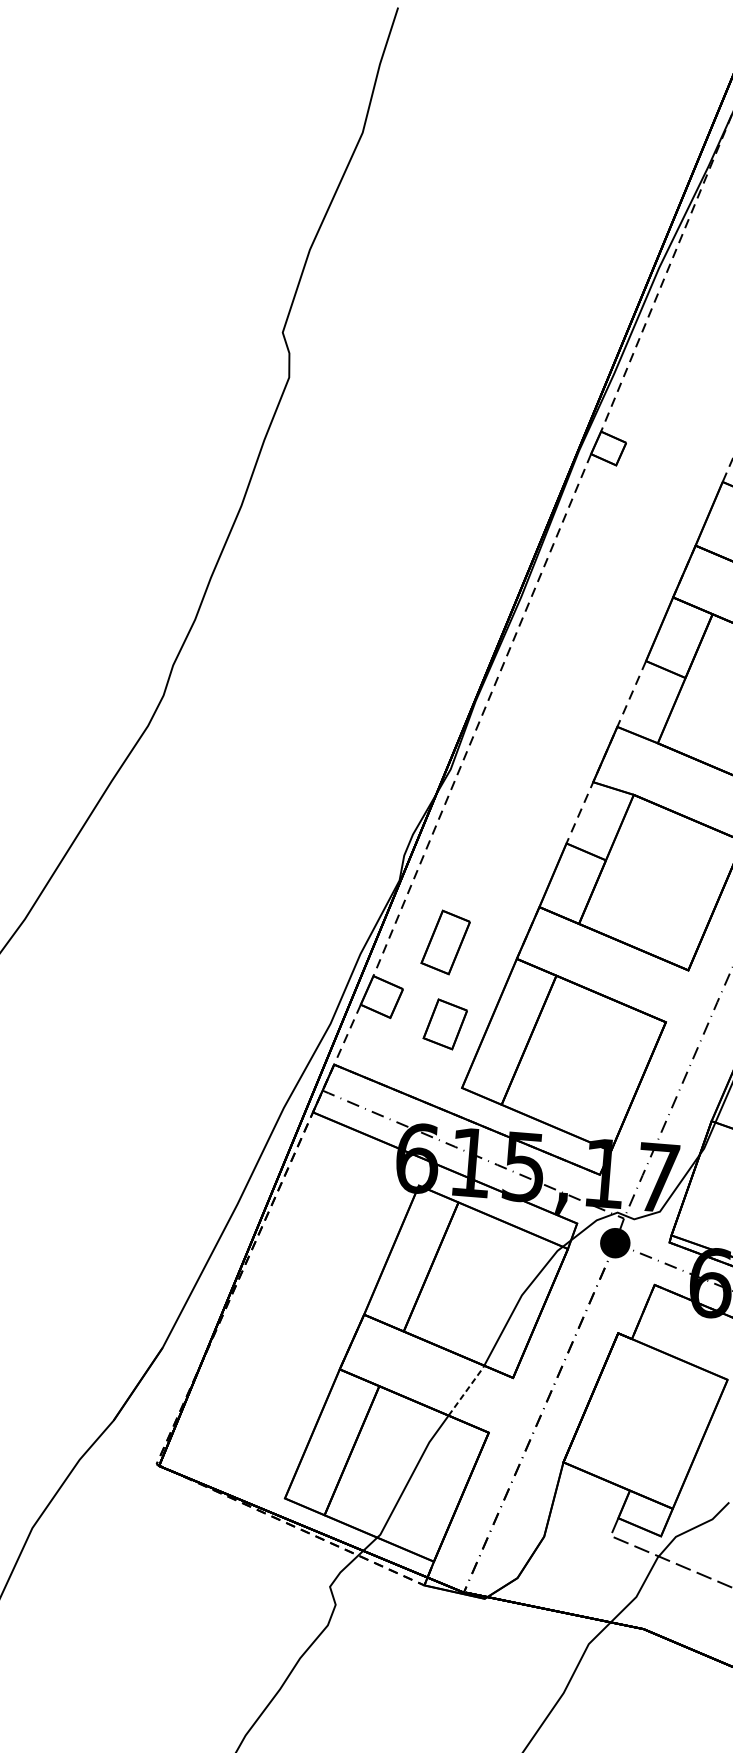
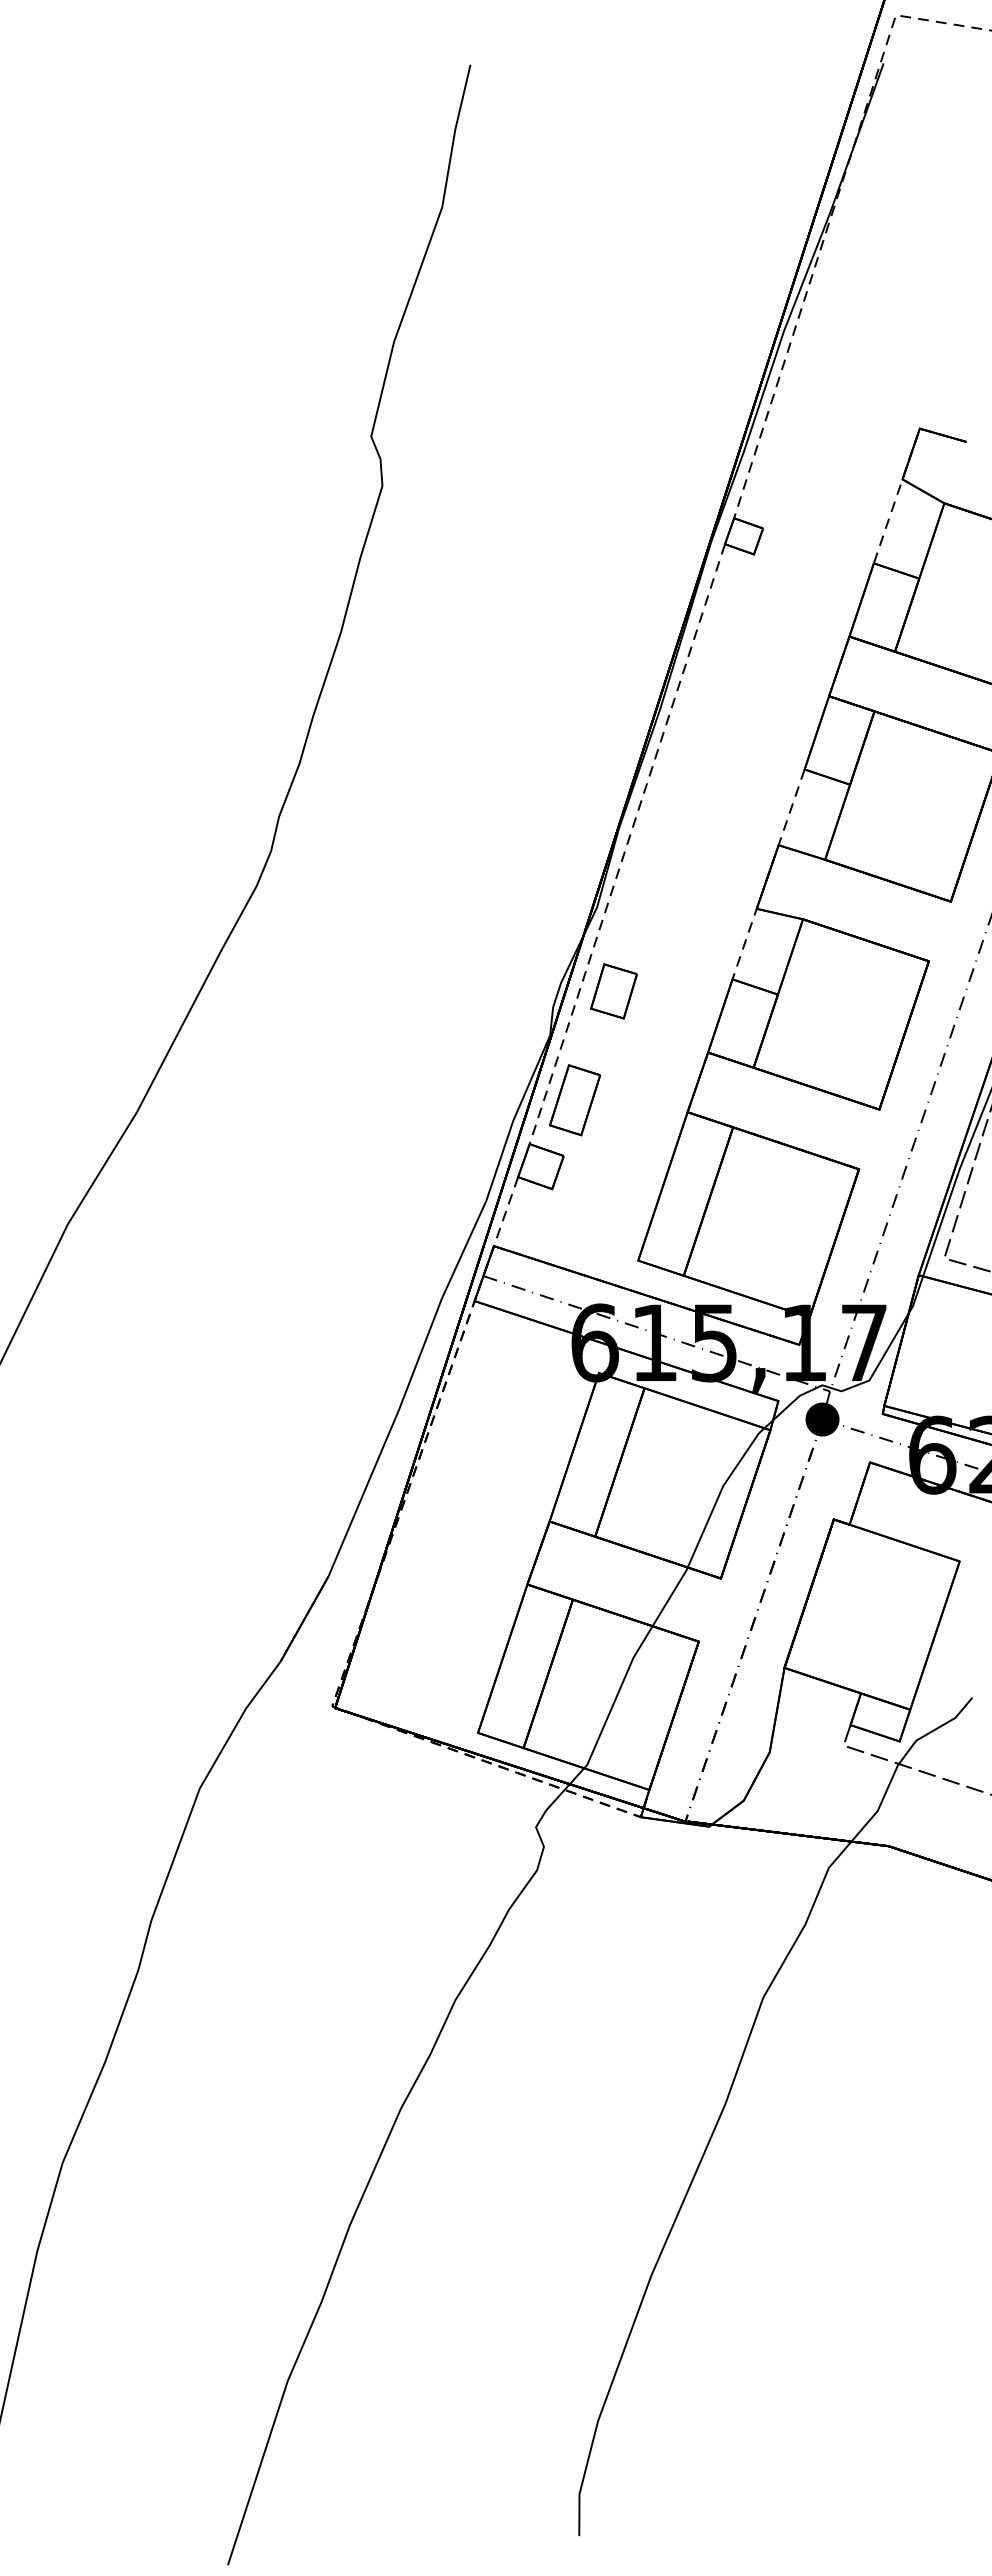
part: (445, 942) -> (574, 1100), moved
part: (444, 1024) -> (613, 991), moved
line: (466, 1390) -> (670, 1596), dashed -> solid

